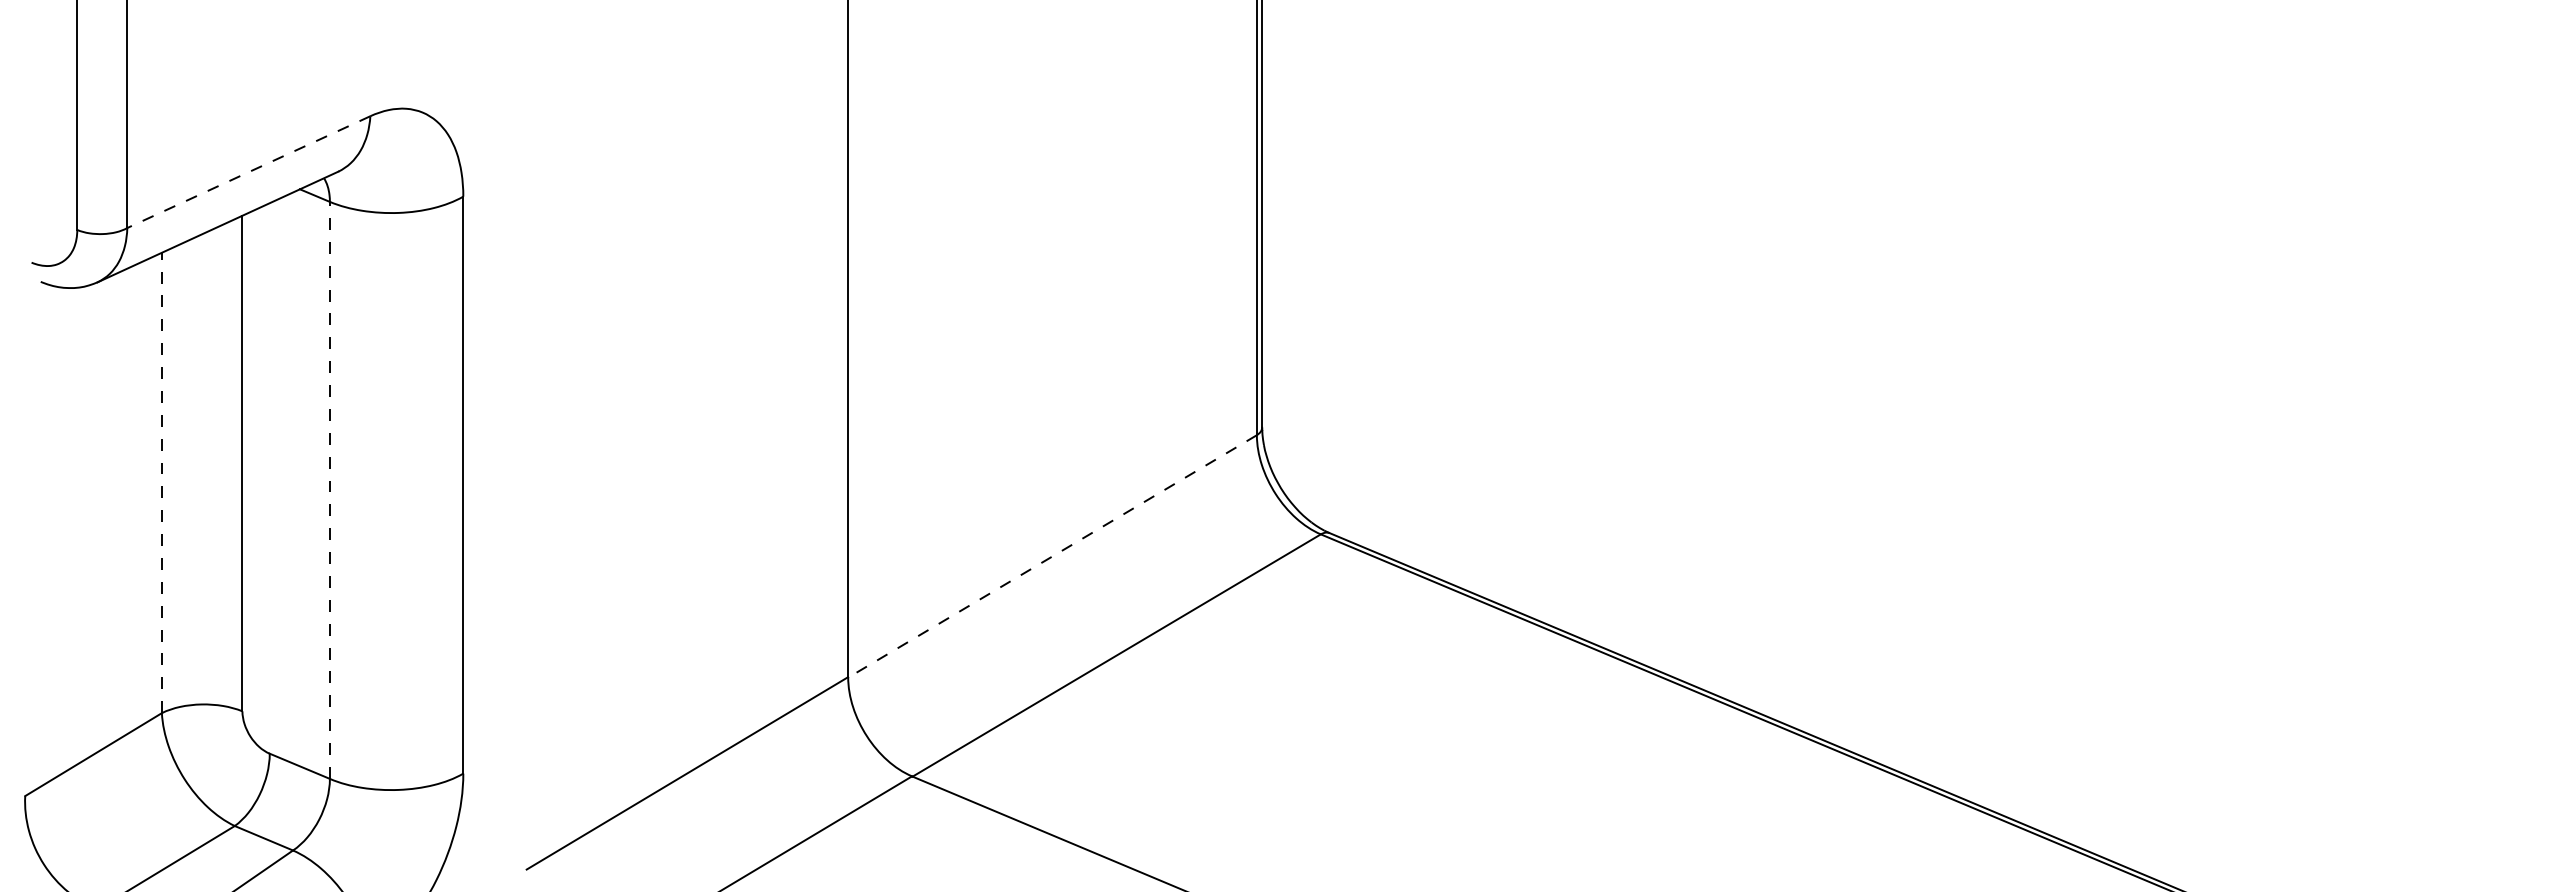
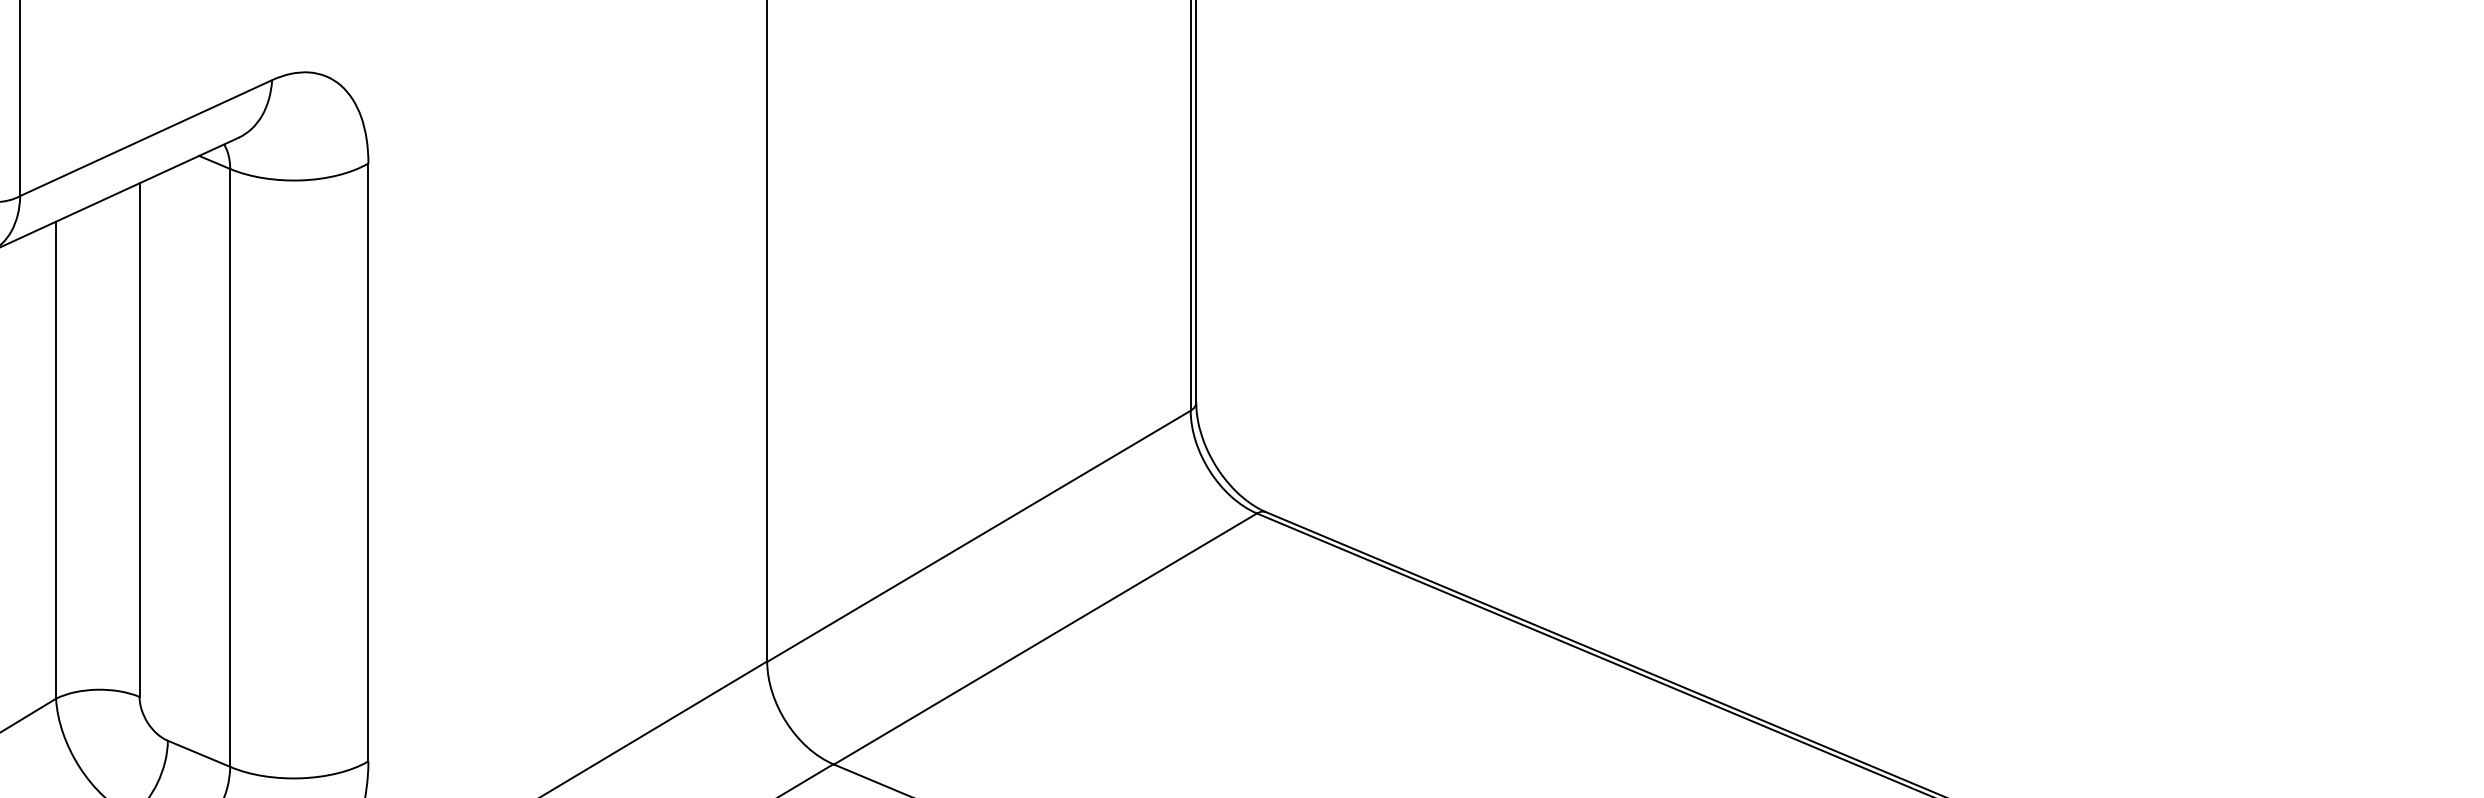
line: (248, 172) -> (145, 138), dashed -> solid
line: (161, 482) -> (55, 459), dashed -> solid
line: (329, 489) -> (229, 466), dashed -> solid
line: (1052, 556) -> (978, 536), dashed -> solid

